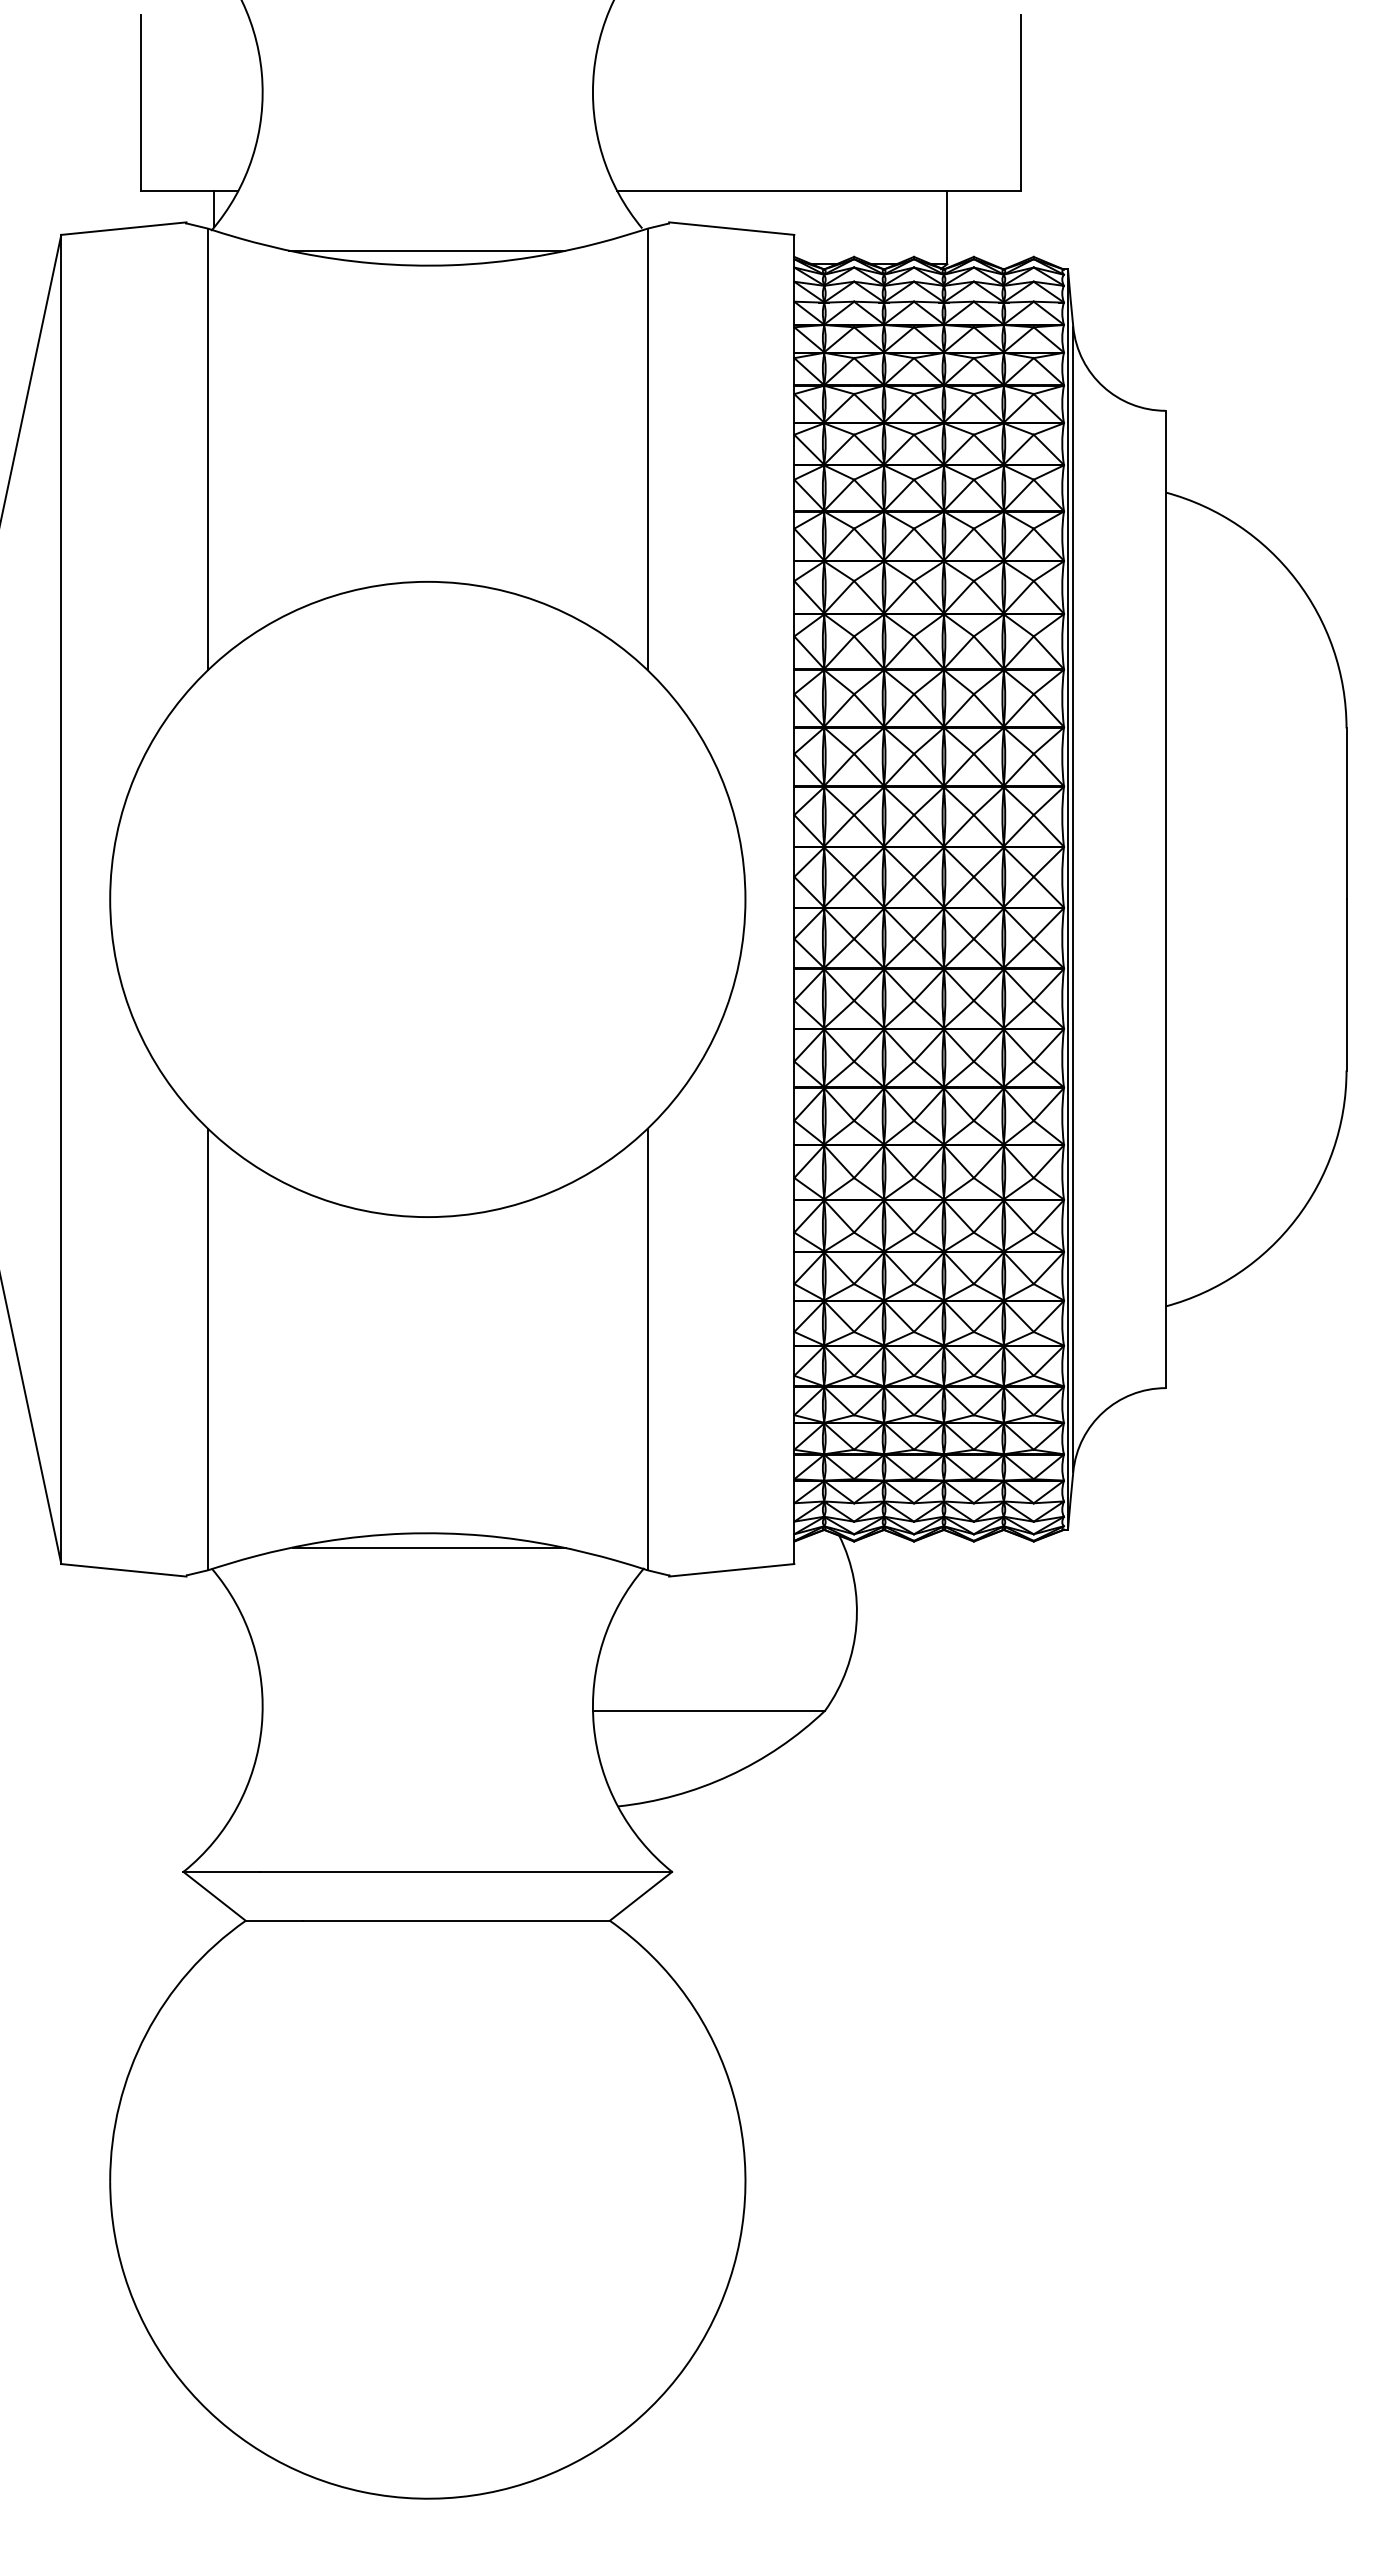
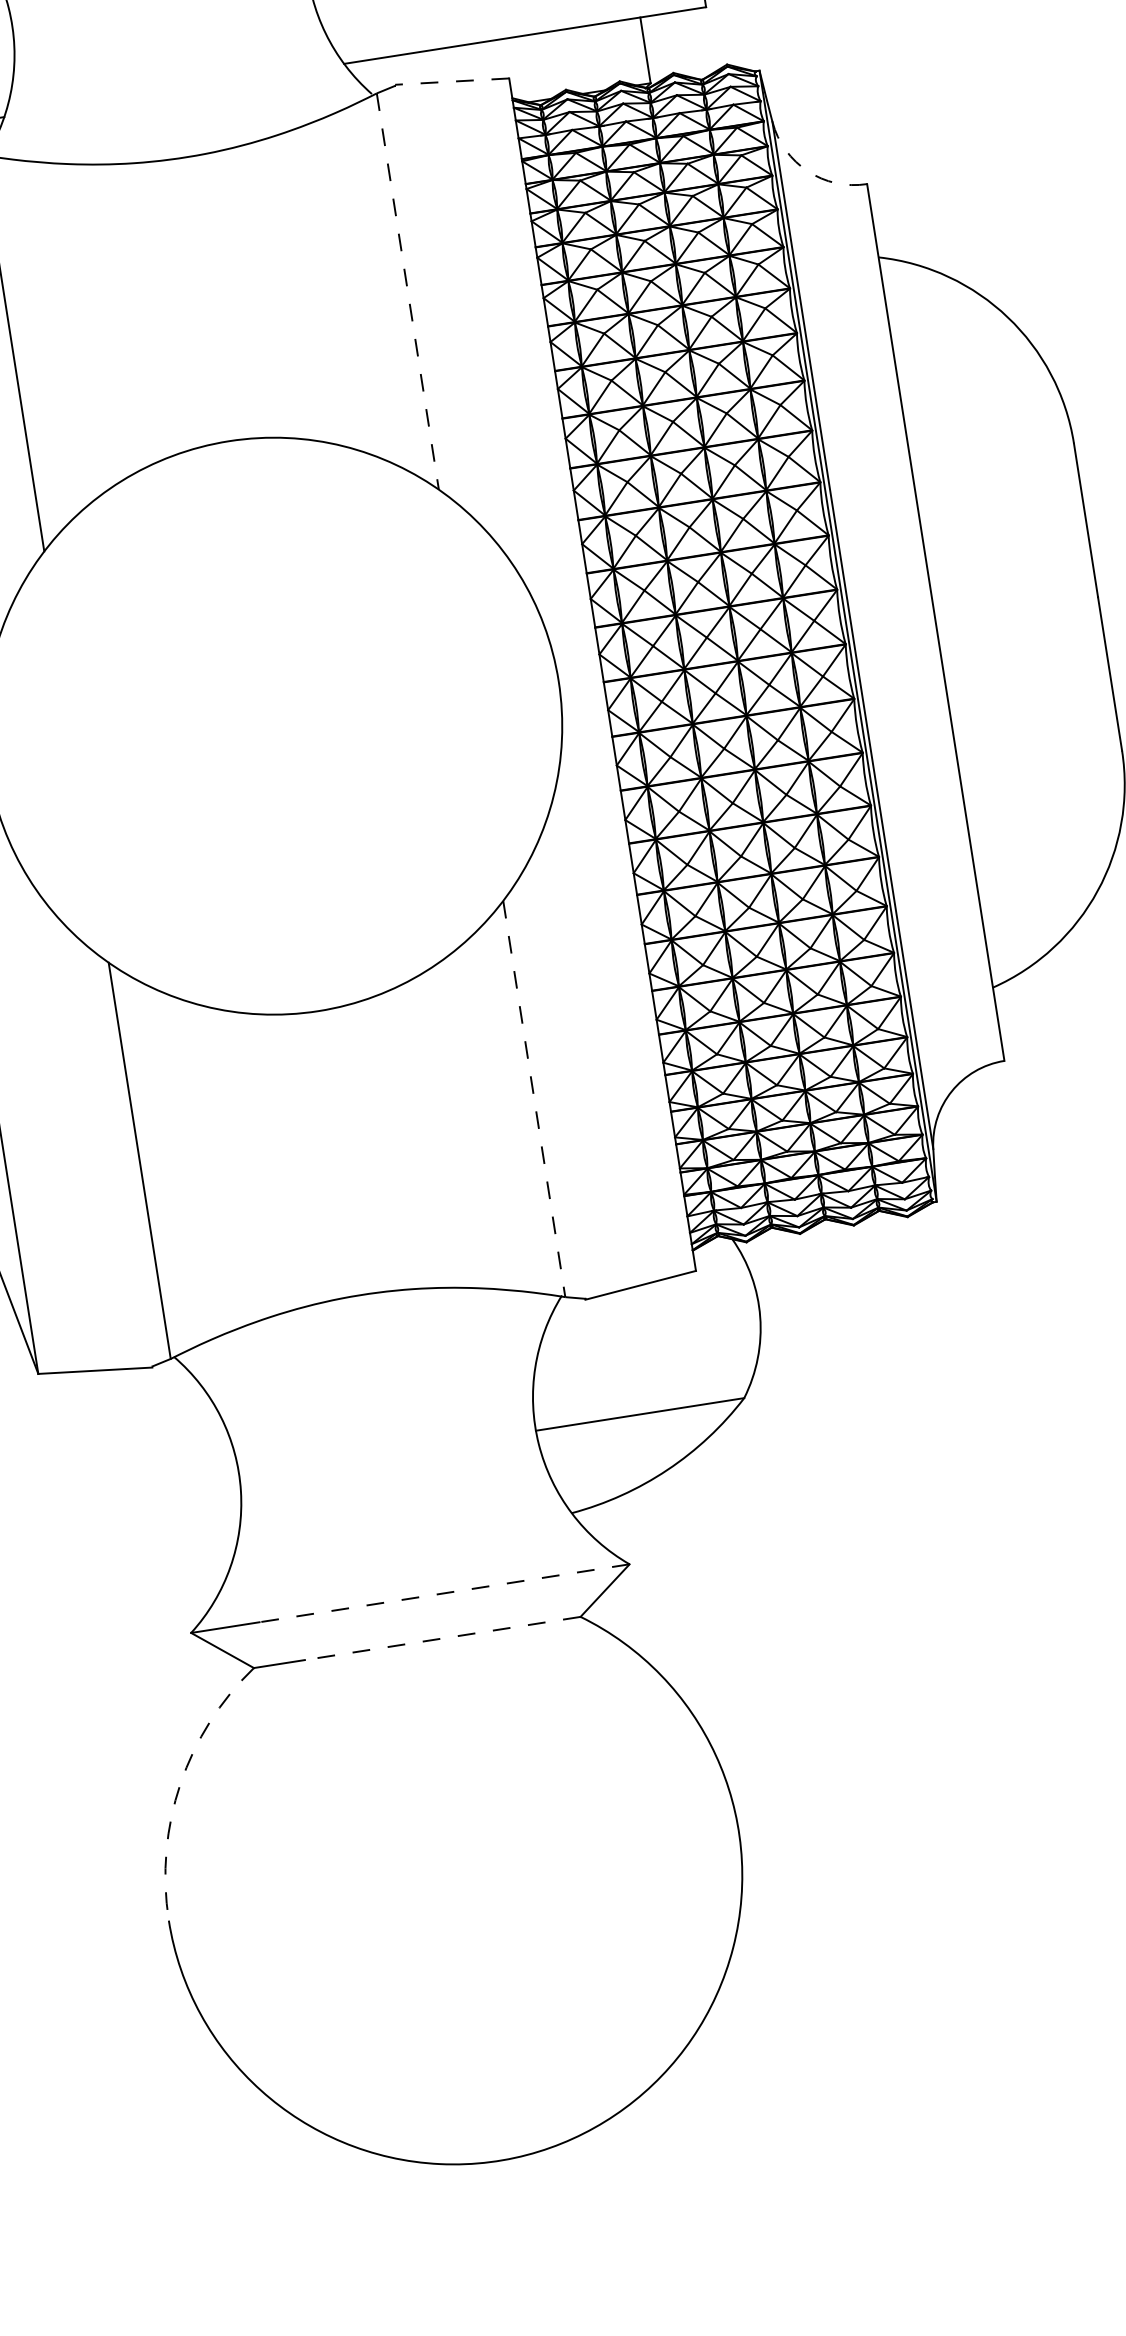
line: (731, 228) -> (451, 81), solid -> dashed
line: (426, 250) -> (181, 144), removed
arc: (1103, 386) -> (807, 171), solid -> dashed
line: (647, 449) -> (407, 291), solid -> dashed
line: (647, 1349) -> (534, 1099), solid -> dashed
line: (428, 1548) -> (365, 1308), removed
line: (465, 1871) -> (444, 1592), solid -> dashed
line: (456, 1920) -> (442, 1638), solid -> dashed
arc: (146, 2034) -> (180, 1784), solid -> dashed

